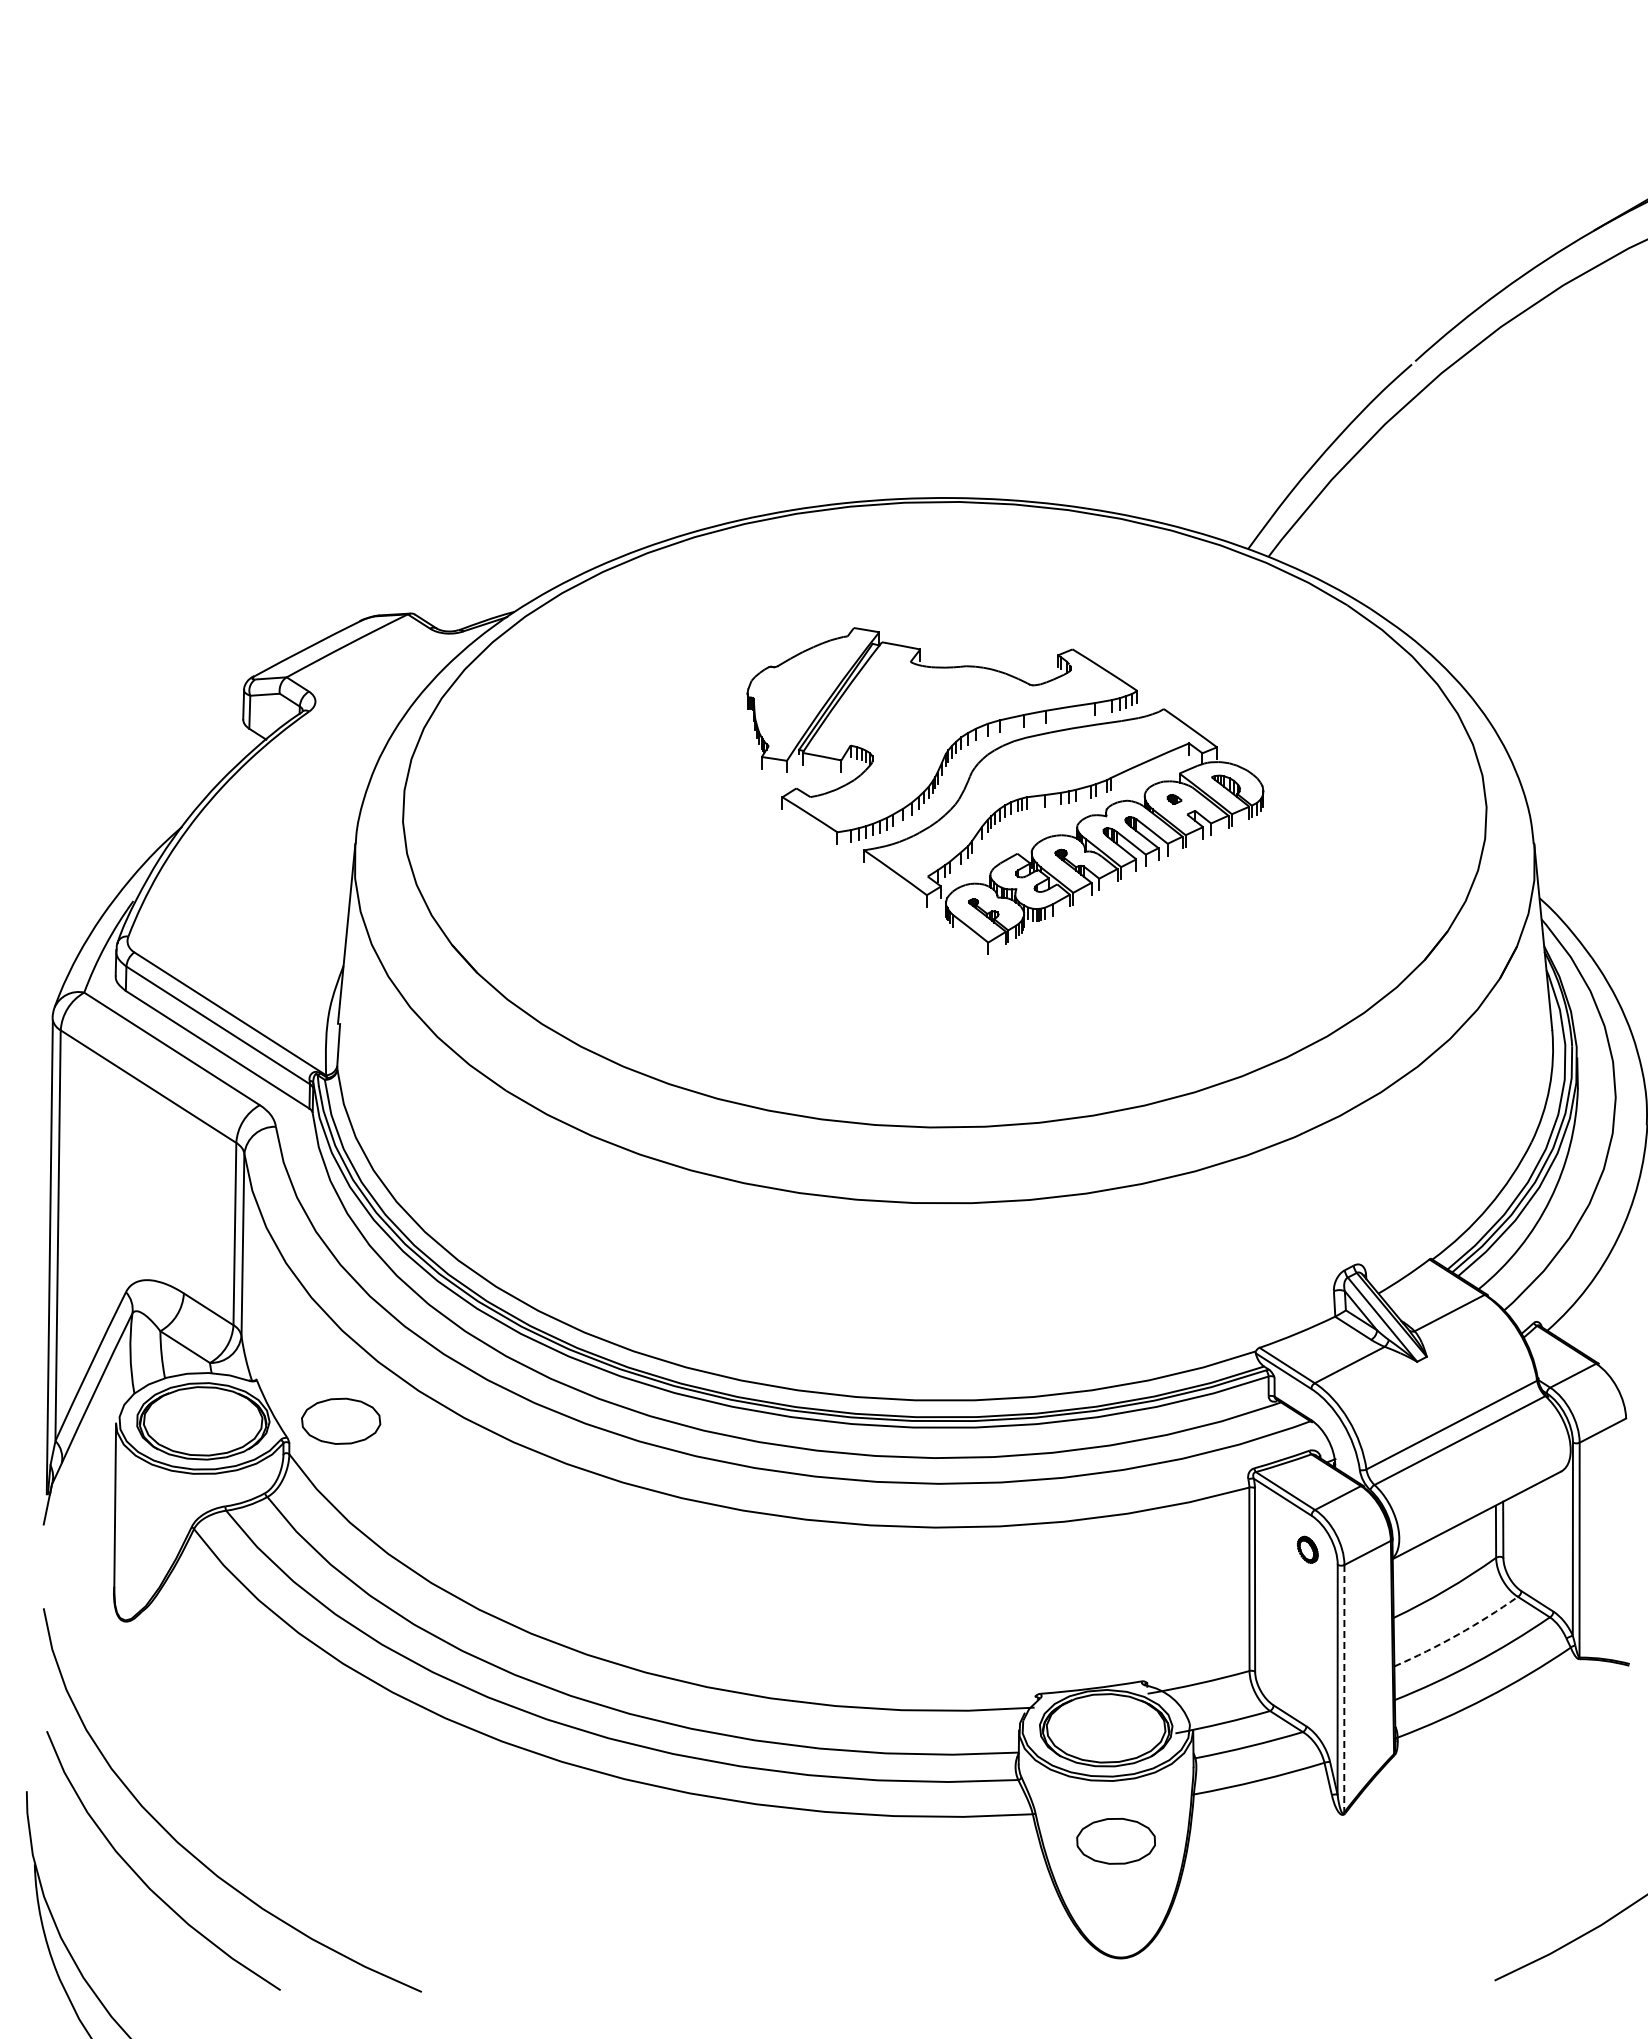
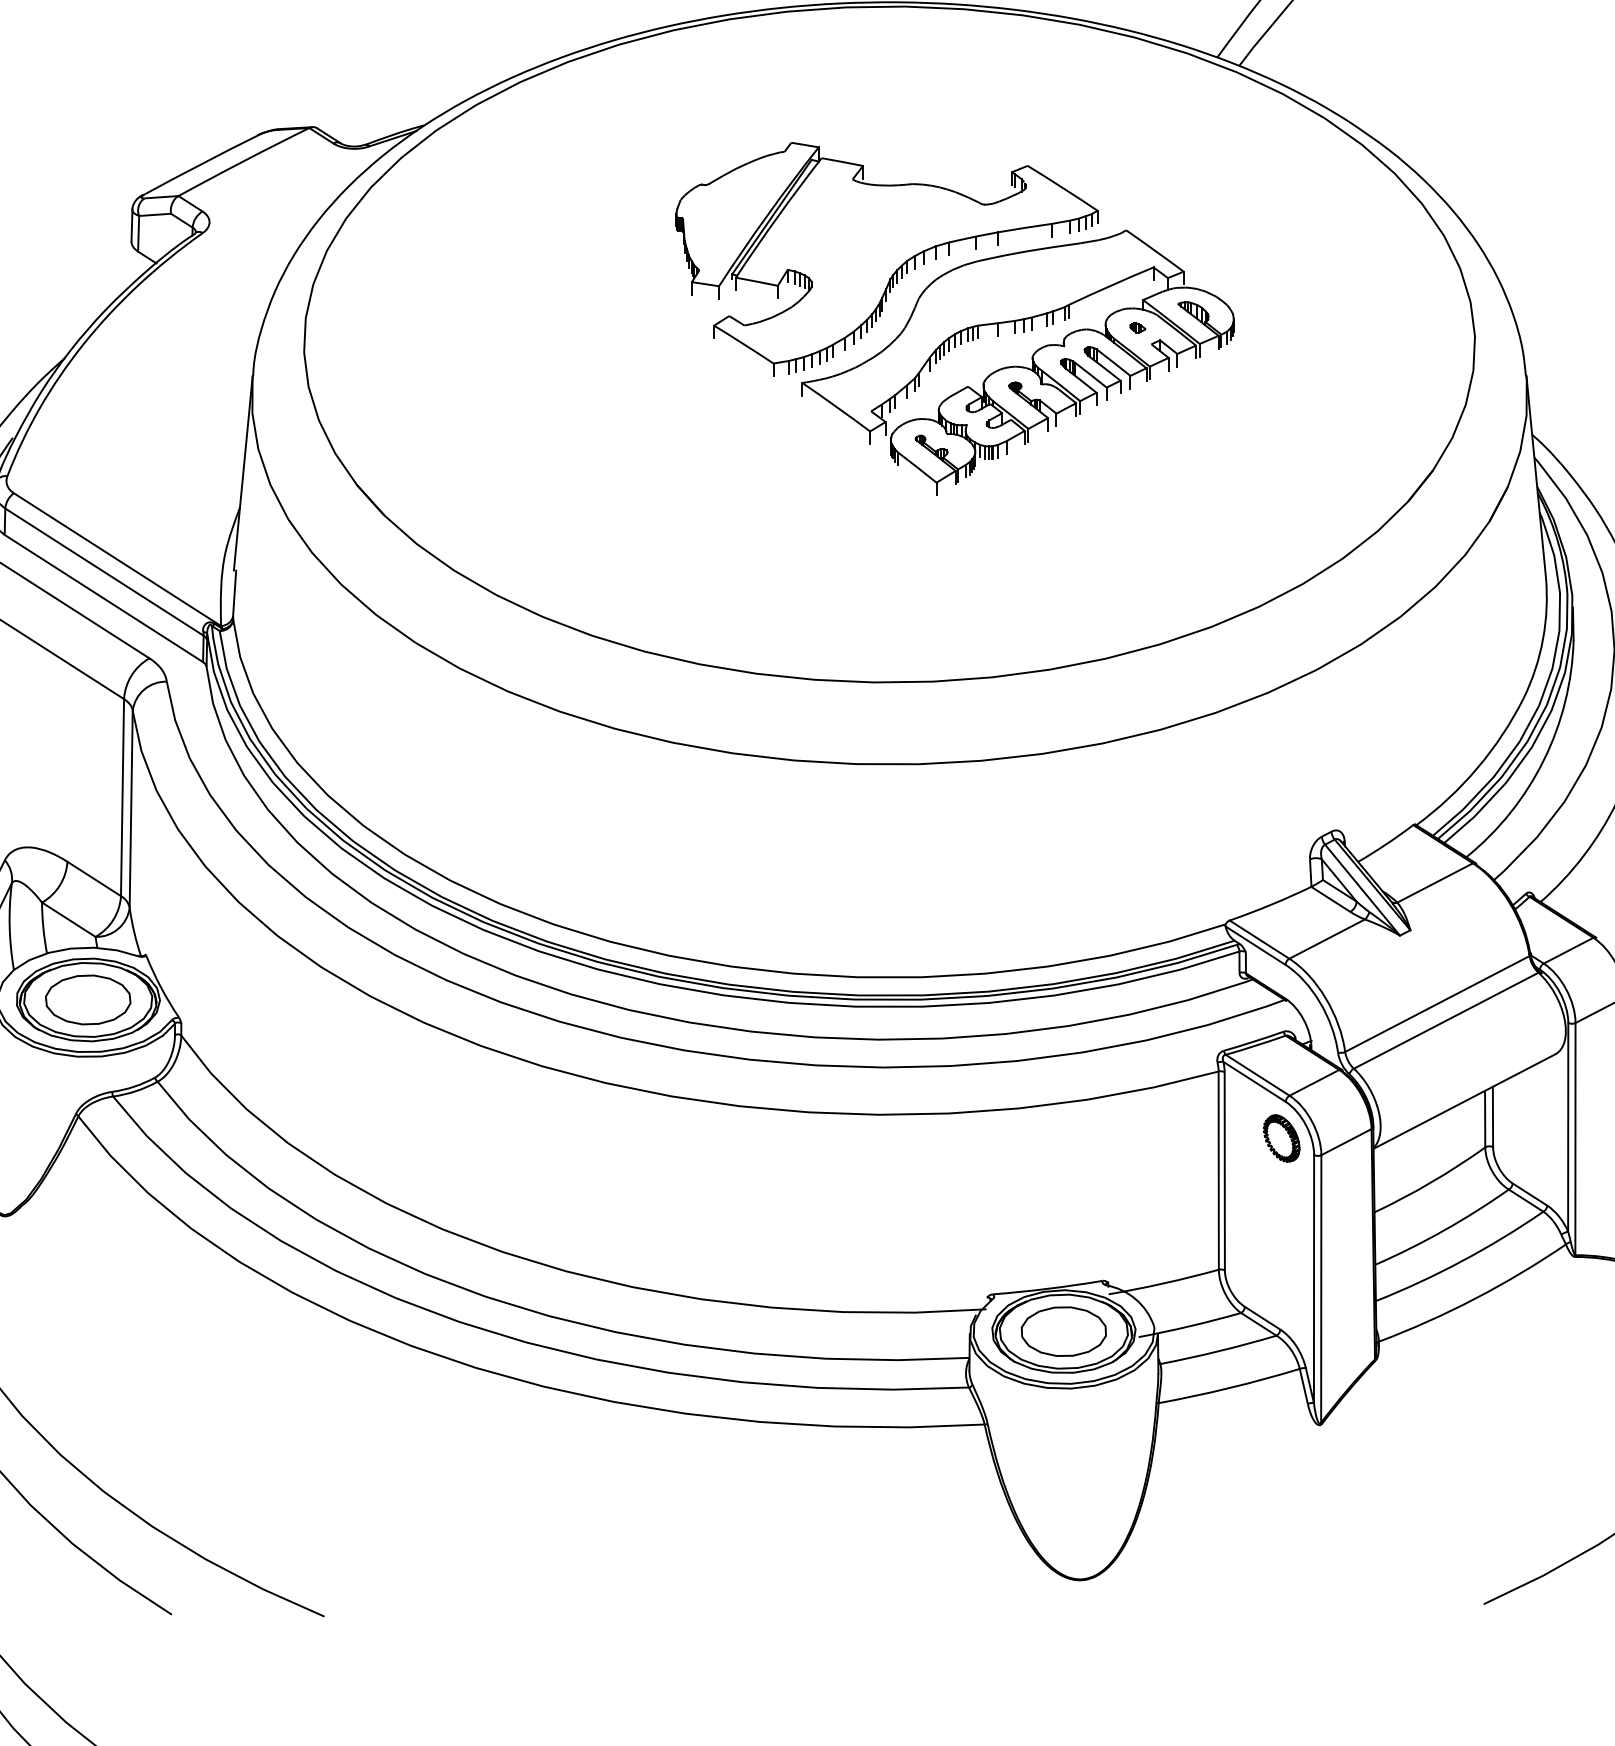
part: (341, 1420) -> (88, 999), moved
part: (1307, 1549) -> (1281, 1138), size x1.67
arc: (1457, 1634) -> (1443, 1230), dashed -> solid
line: (1344, 1688) -> (1321, 1288), dashed -> solid
part: (1115, 1841) -> (1063, 1331), moved

